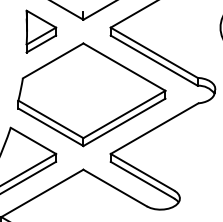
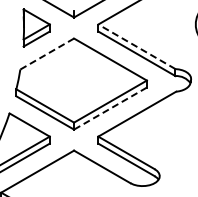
line: (153, 52) -> (136, 46), solid -> dashed
line: (53, 61) -> (47, 54), solid -> dashed
line: (124, 122) -> (110, 108), solid -> dashed

